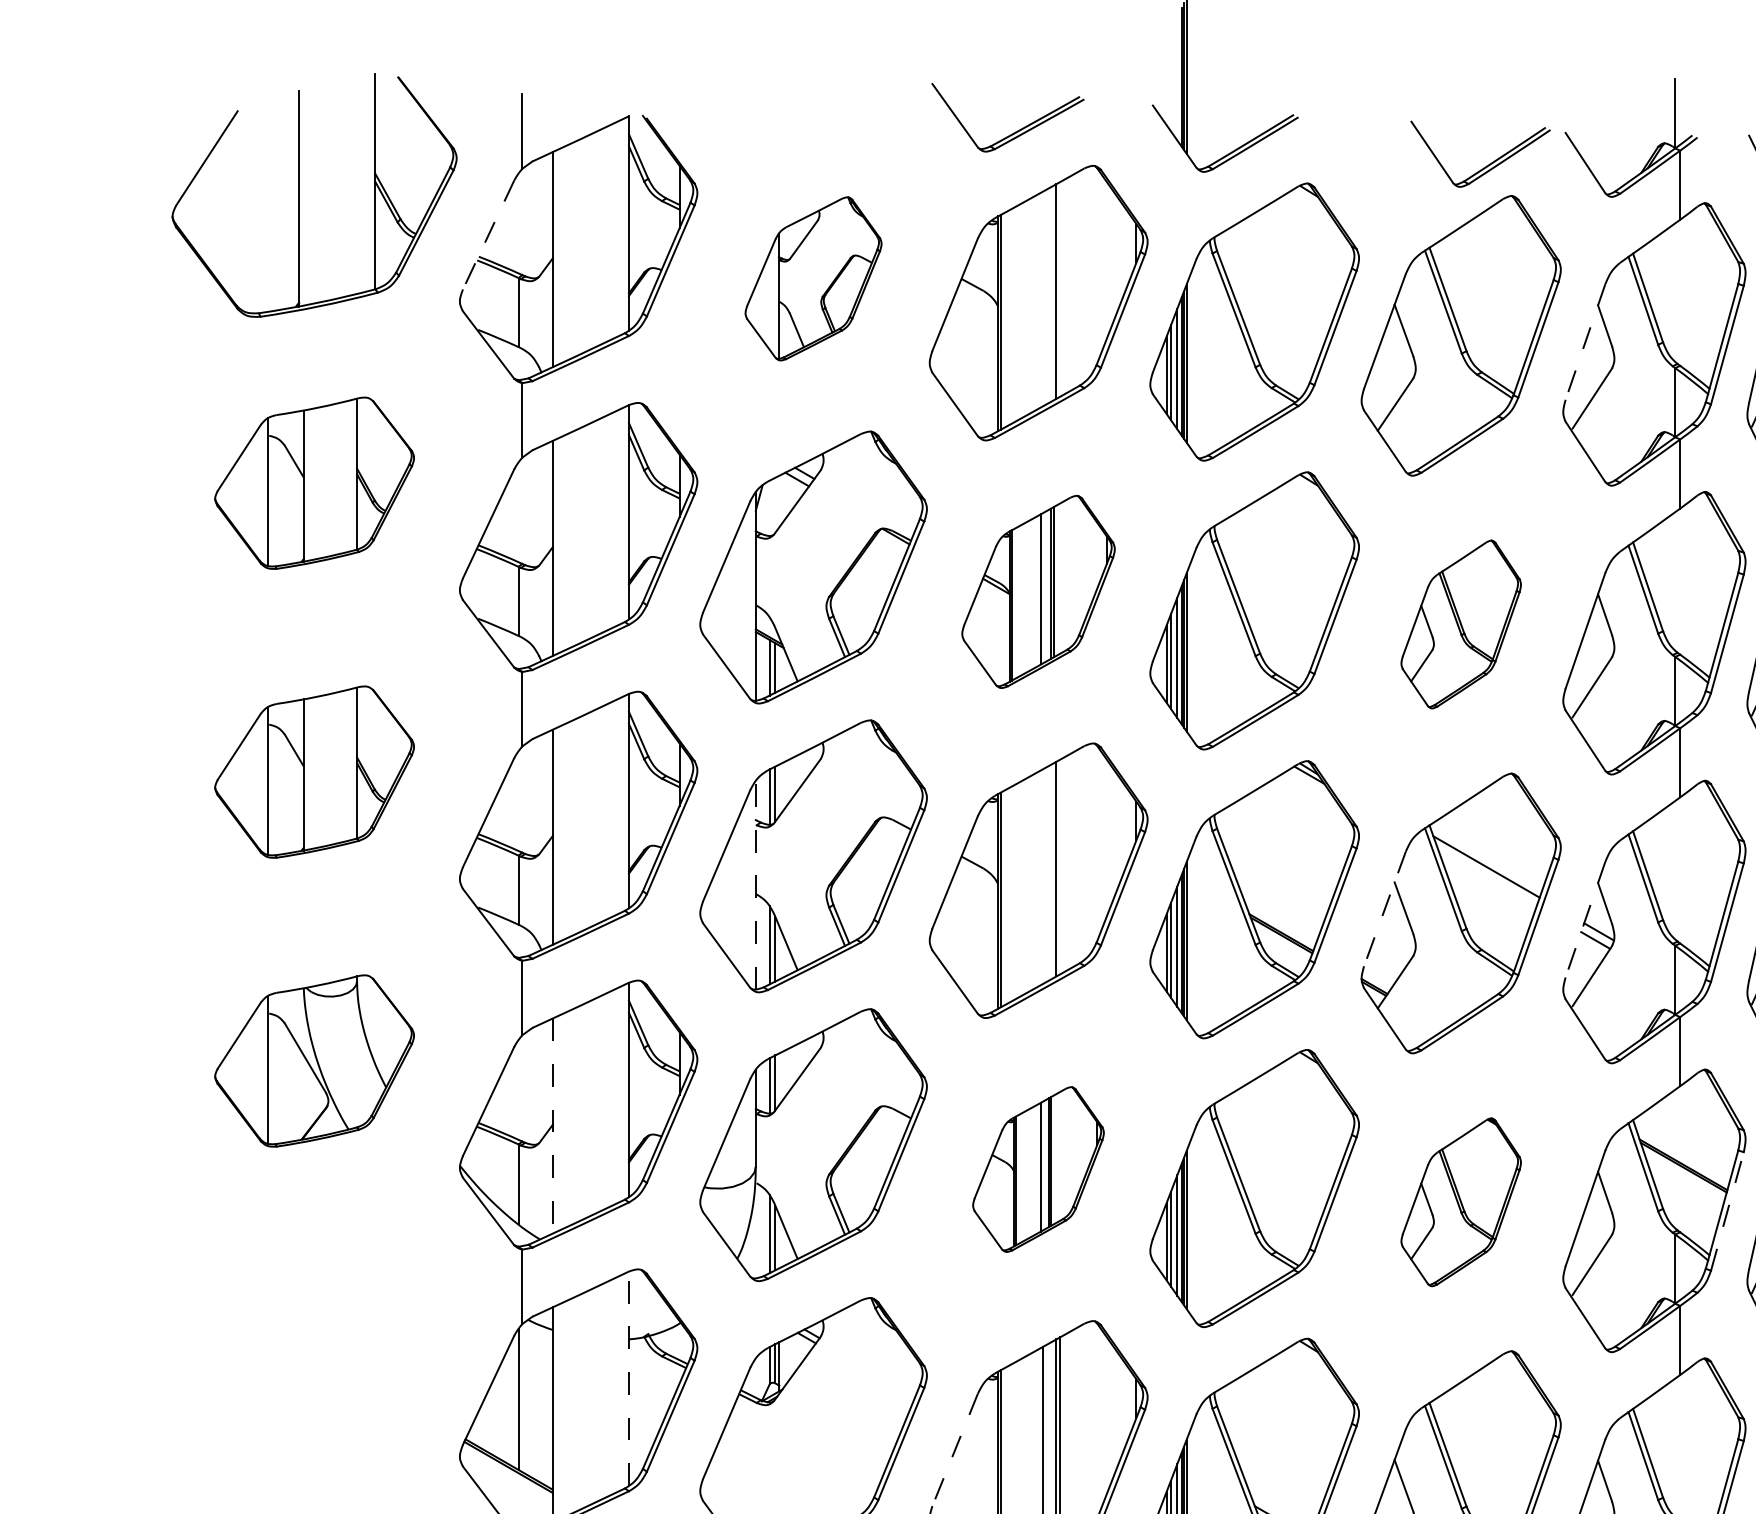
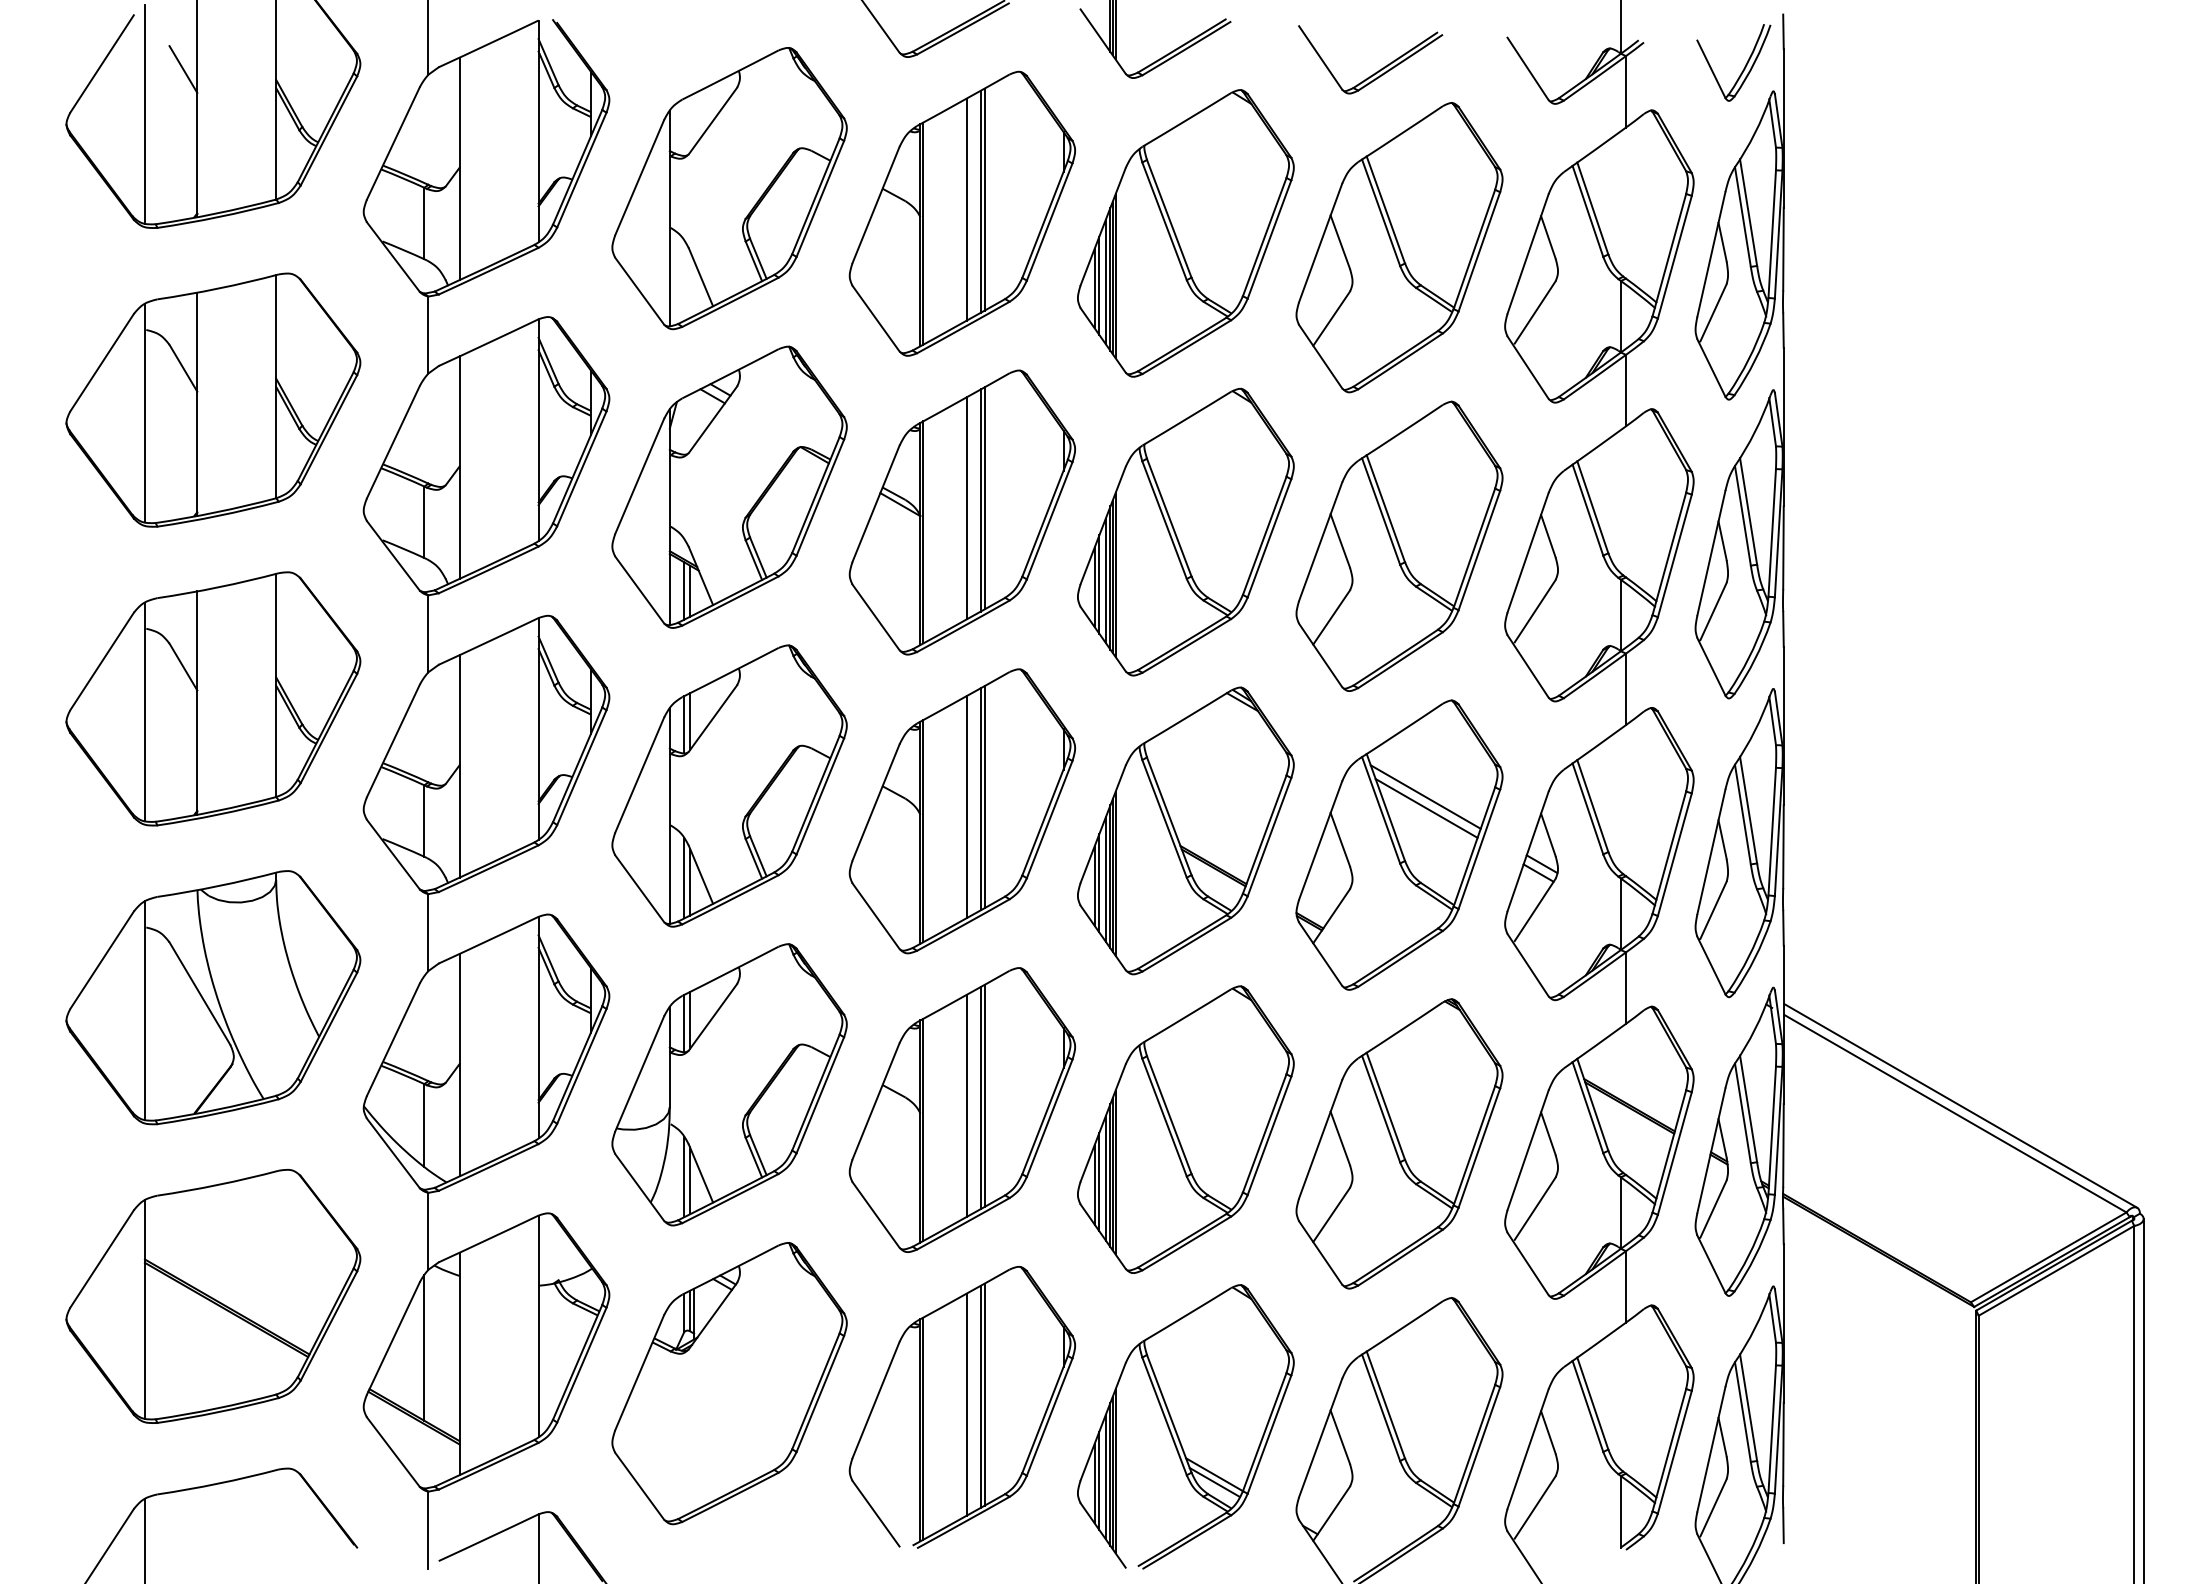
line: (285, 163) -> (183, 69), added
part: (1486, 165) -> (1376, 71), moved
line: (247, 207) -> (144, 114), added
line: (488, 235) -> (393, 143), dashed -> solid
part: (813, 278) -> (729, 188), size x1.67
line: (1060, 289) -> (984, 199), added
line: (1042, 298) -> (966, 209), added
line: (1584, 342) -> (1527, 254), dashed -> solid
part: (314, 482) -> (213, 399), size x1.43
part: (1037, 591) -> (961, 512), size x1.43
part: (1461, 623) -> (1399, 545), size x1.67
part: (314, 771) -> (213, 698), size x1.43
line: (1060, 867) -> (984, 797), added
line: (1042, 877) -> (966, 807), added
line: (1487, 878) -> (1426, 808), added
line: (755, 884) -> (669, 815), dashed -> solid
line: (1384, 909) -> (1320, 841), dashed -> solid
line: (1584, 920) -> (1527, 852), dashed -> solid
part: (314, 1060) -> (213, 997), size x1.43
line: (552, 1126) -> (459, 1065), dashed -> solid
part: (1037, 1169) -> (961, 1109), size x1.67
part: (1461, 1201) -> (1399, 1143), size x1.67
line: (1727, 1211) -> (1674, 1153), dashed -> solid
part: (314, 1348) -> (213, 1295), added
line: (628, 1378) -> (538, 1326), dashed -> solid
line: (955, 1450) -> (876, 1400), dashed -> solid

